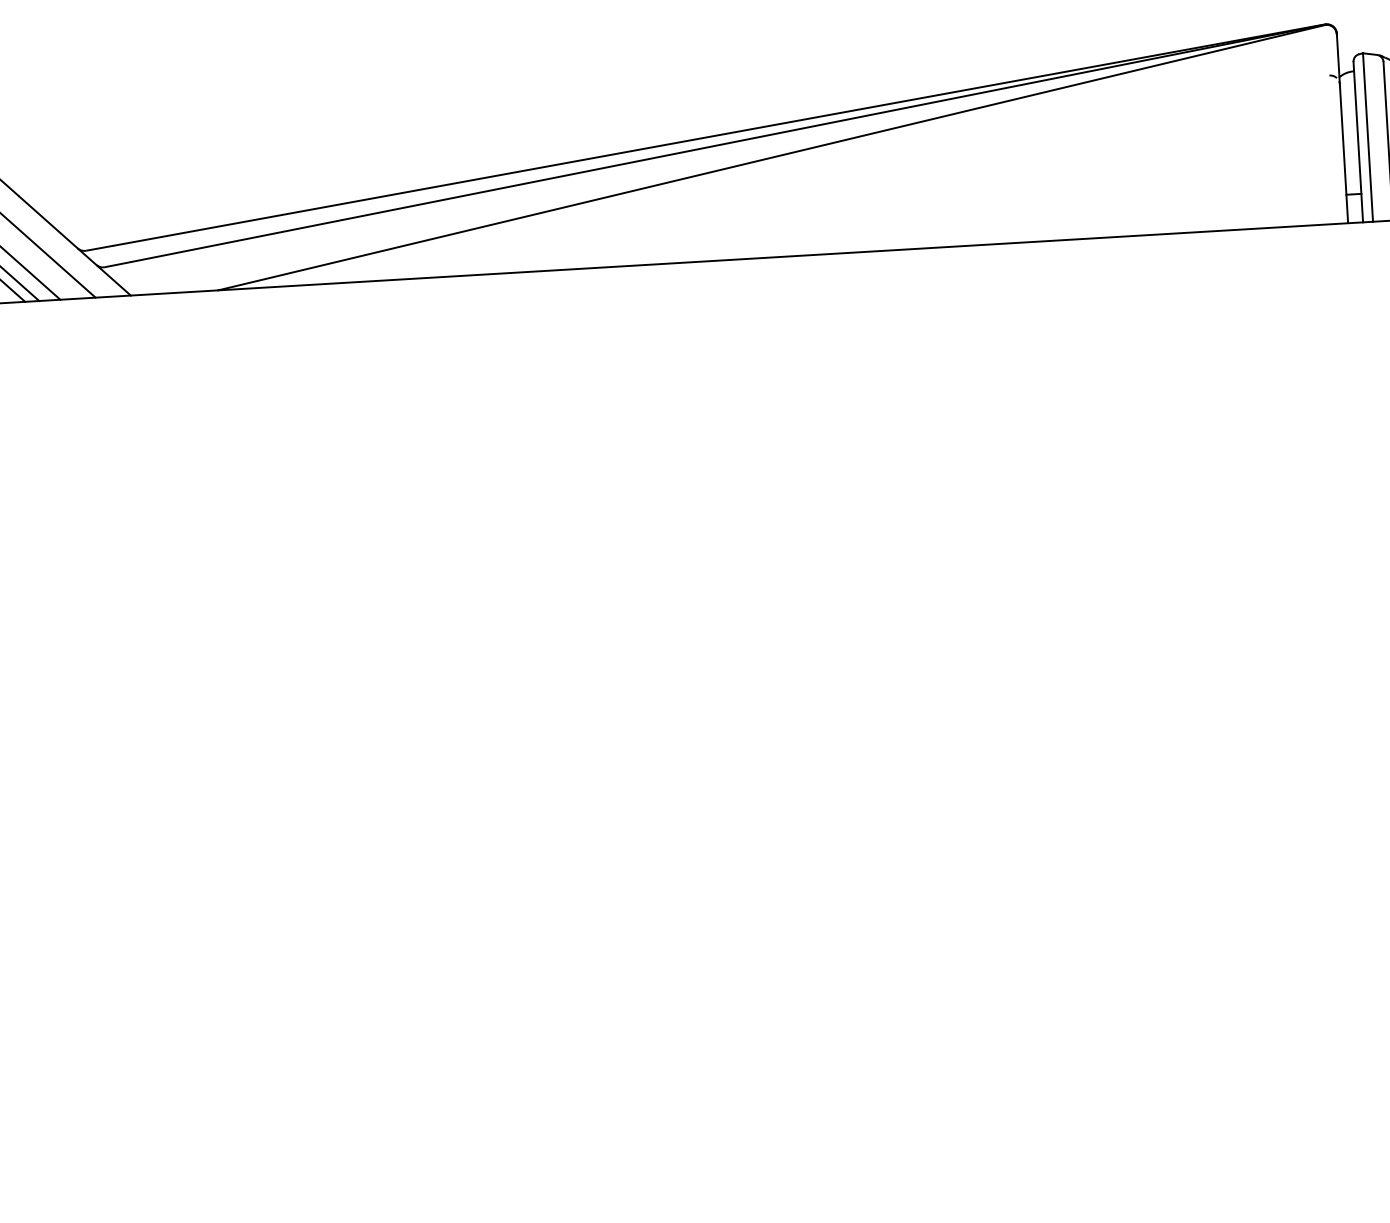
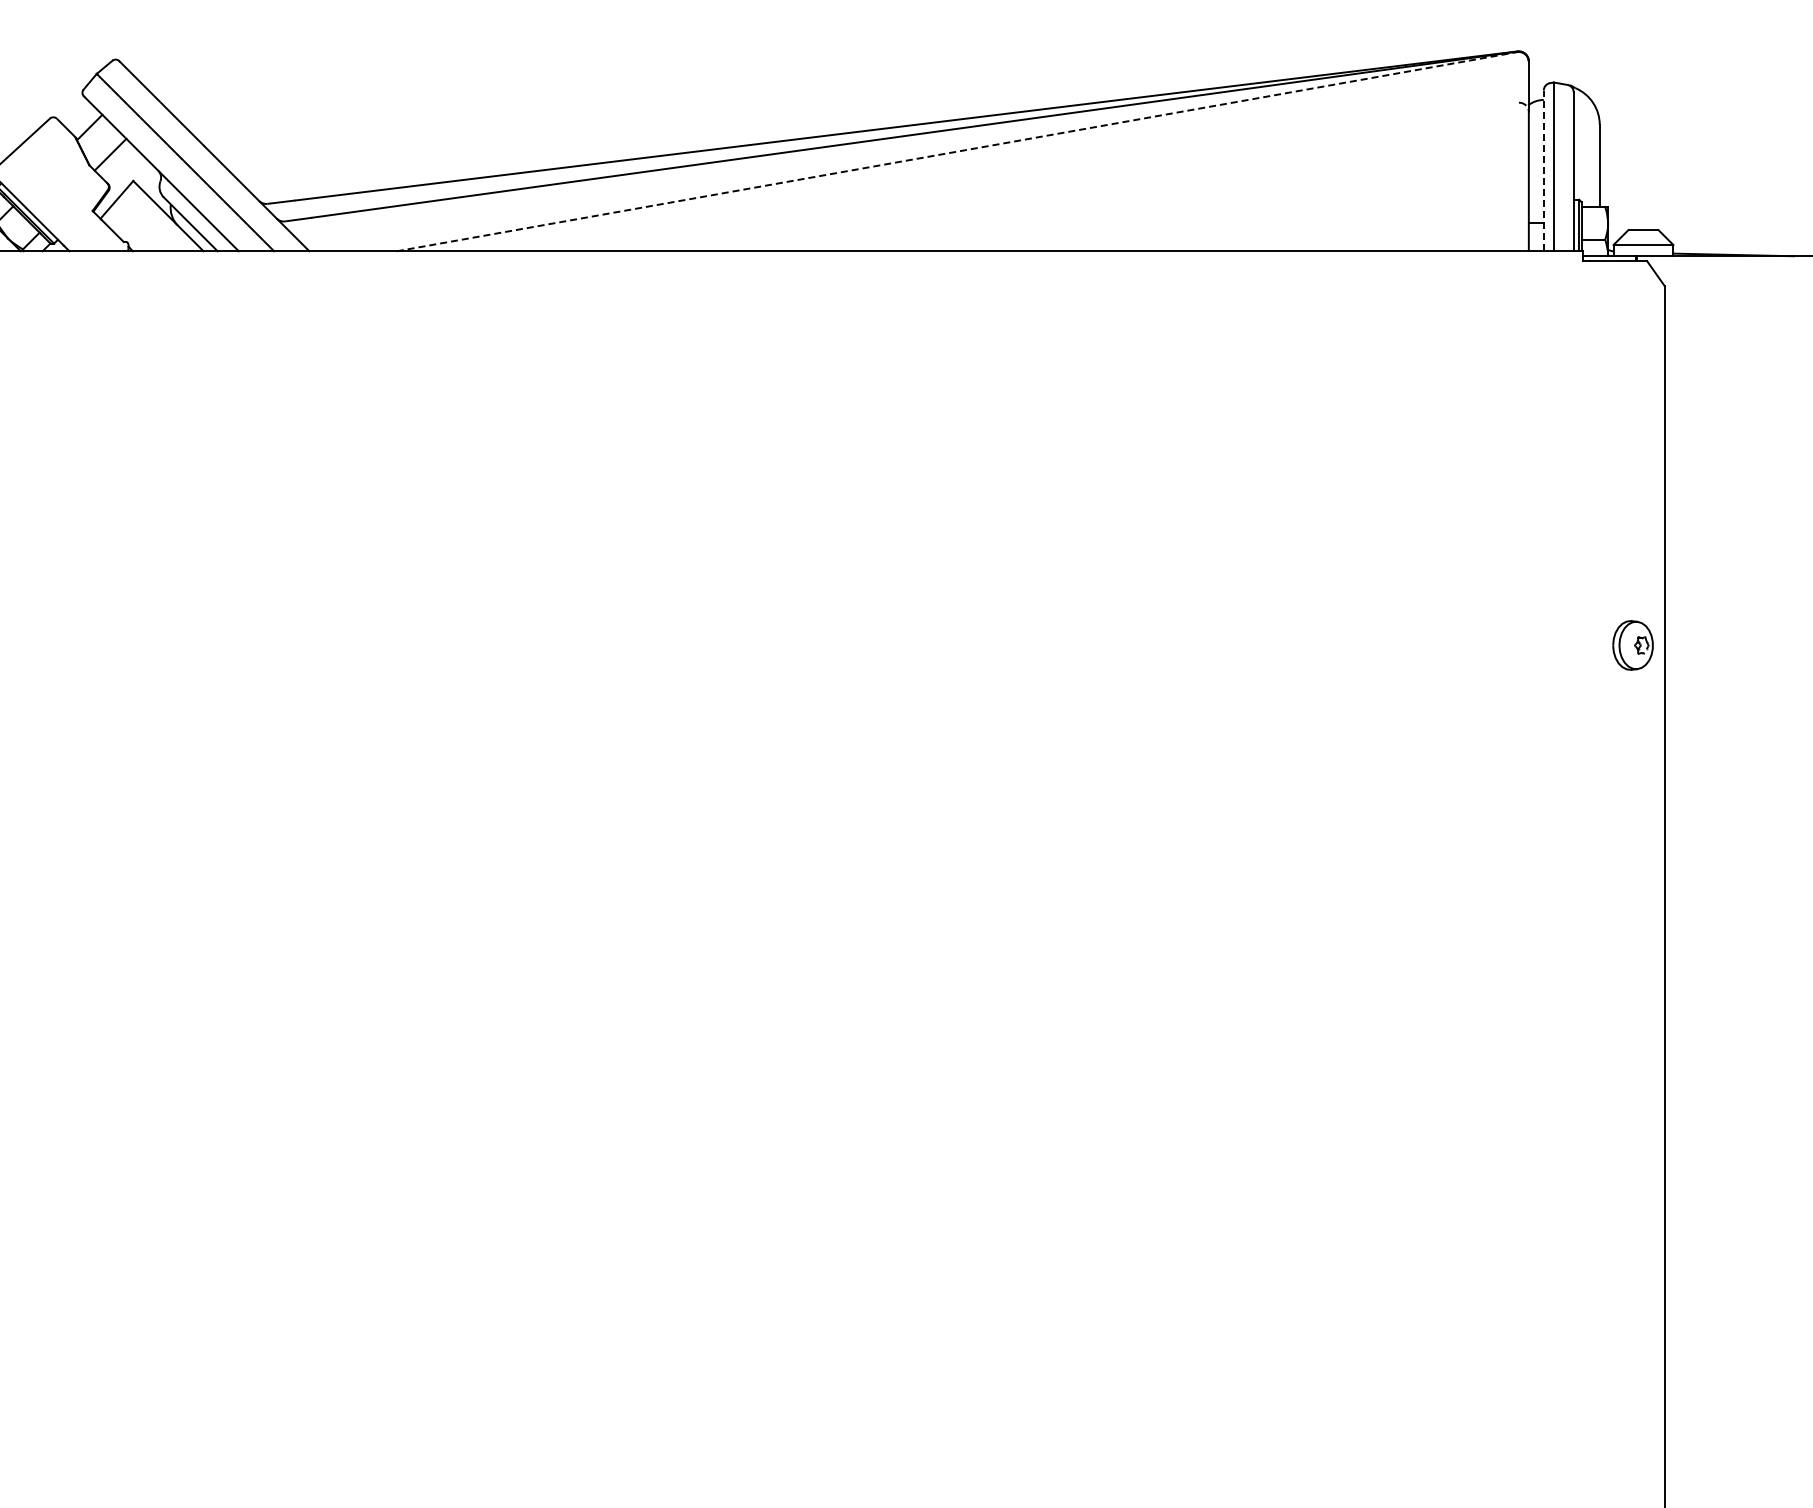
line: (1357, 141) -> (1543, 170), solid -> dashed
line: (770, 157) -> (956, 151), solid -> dashed

